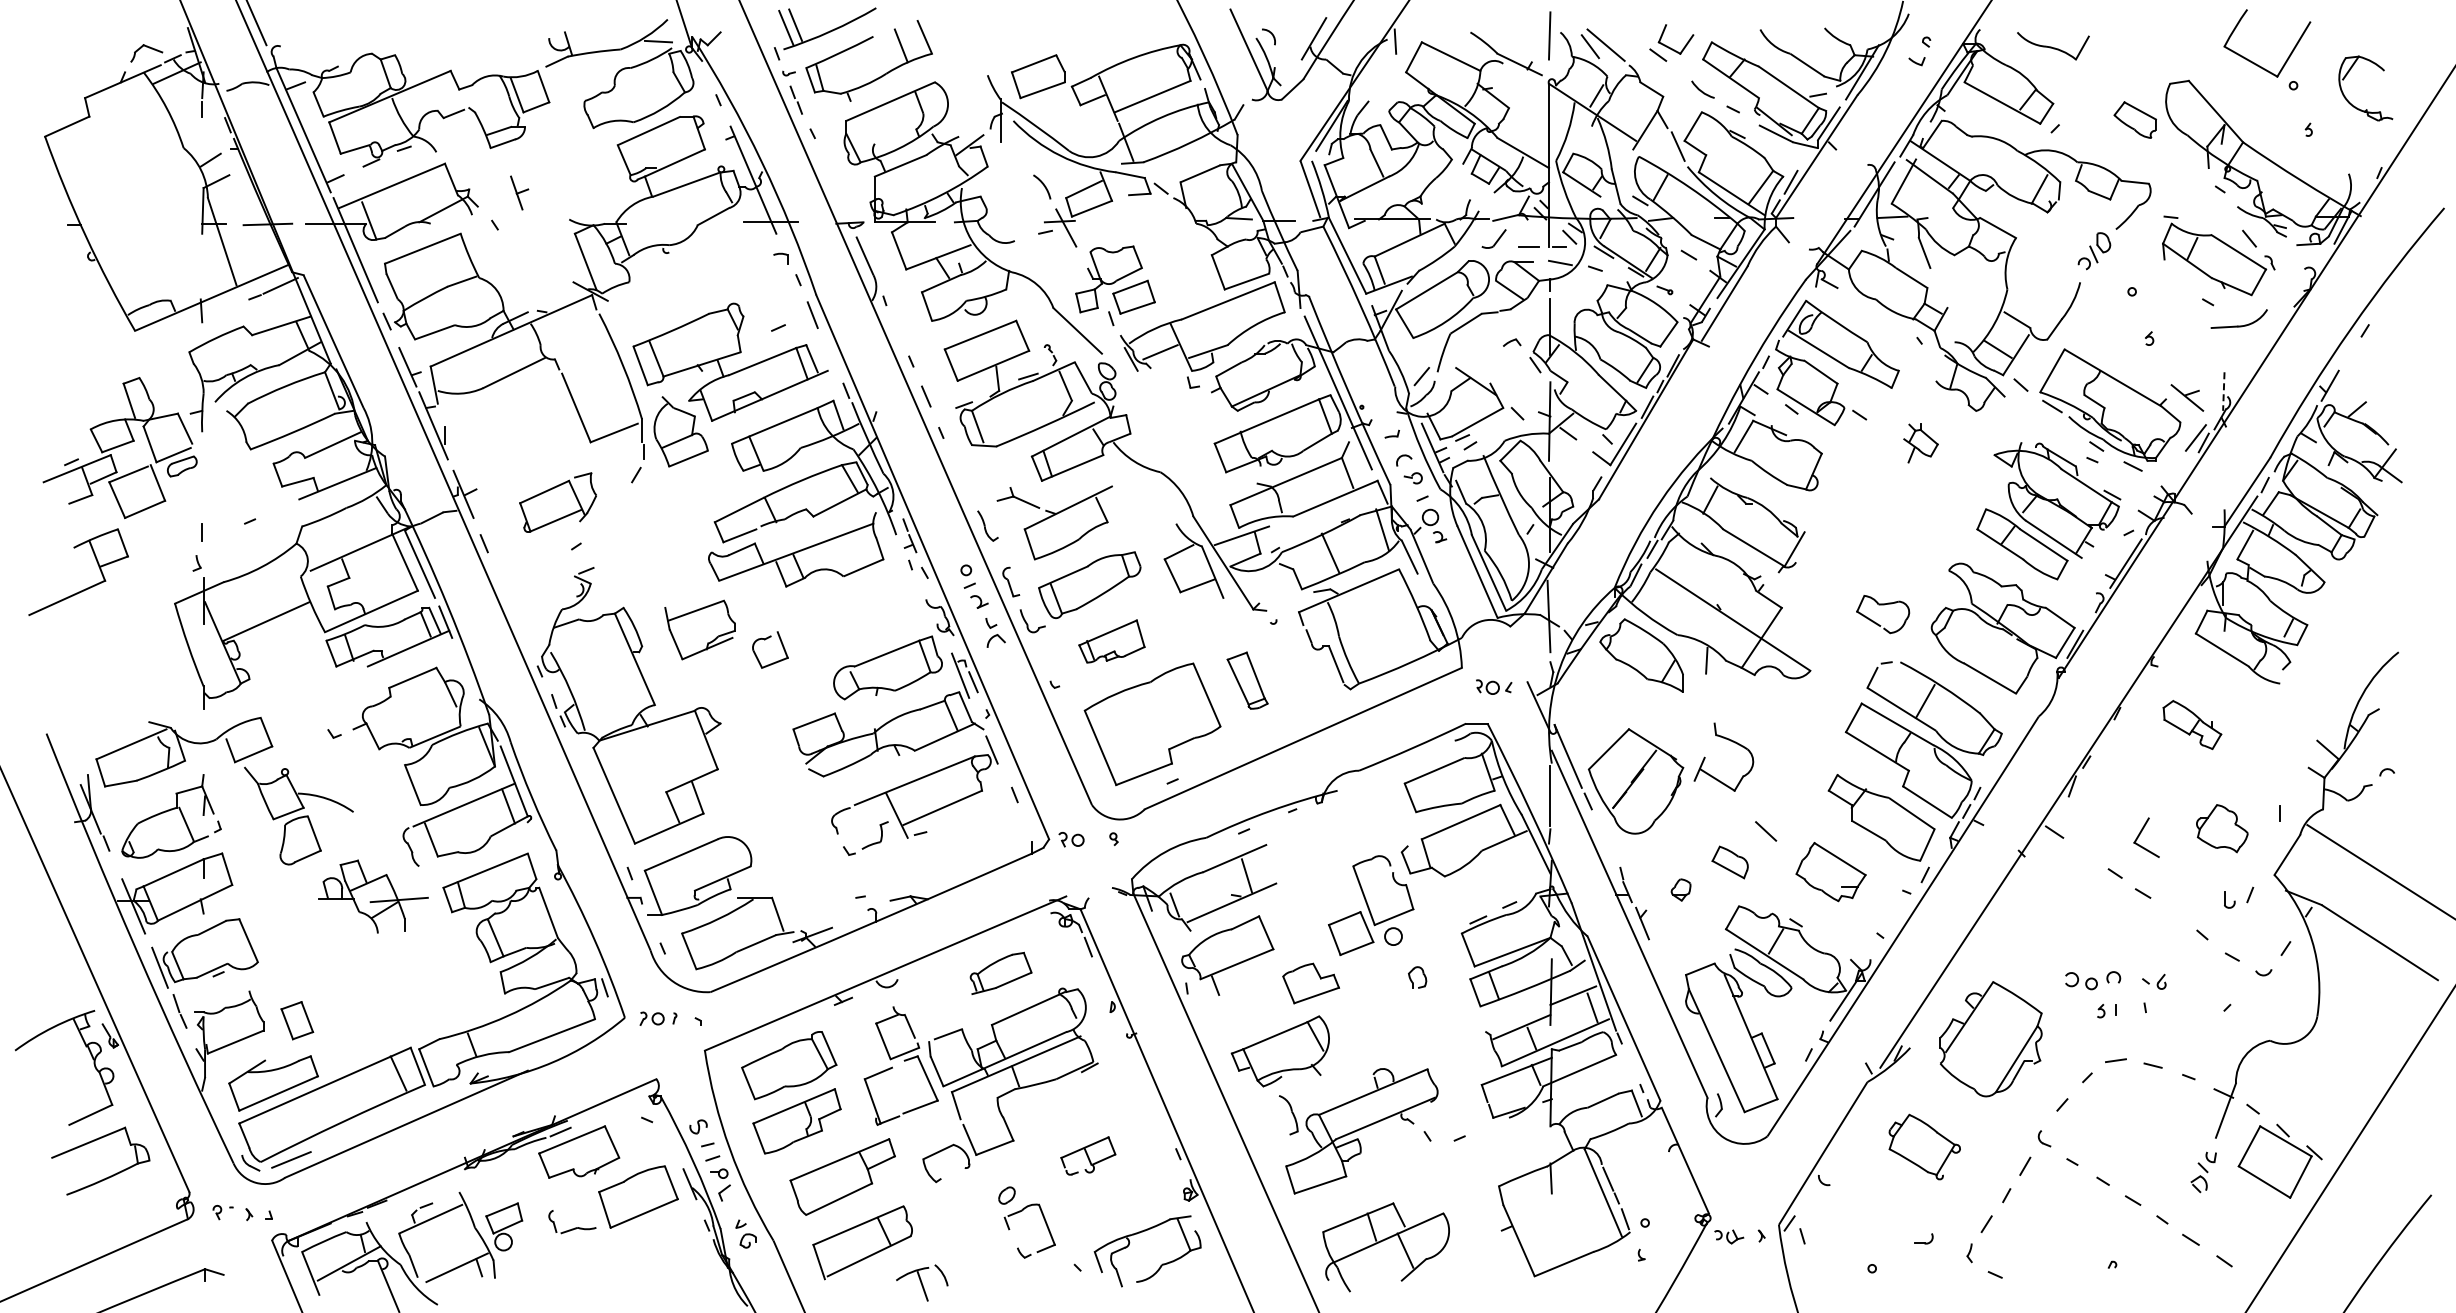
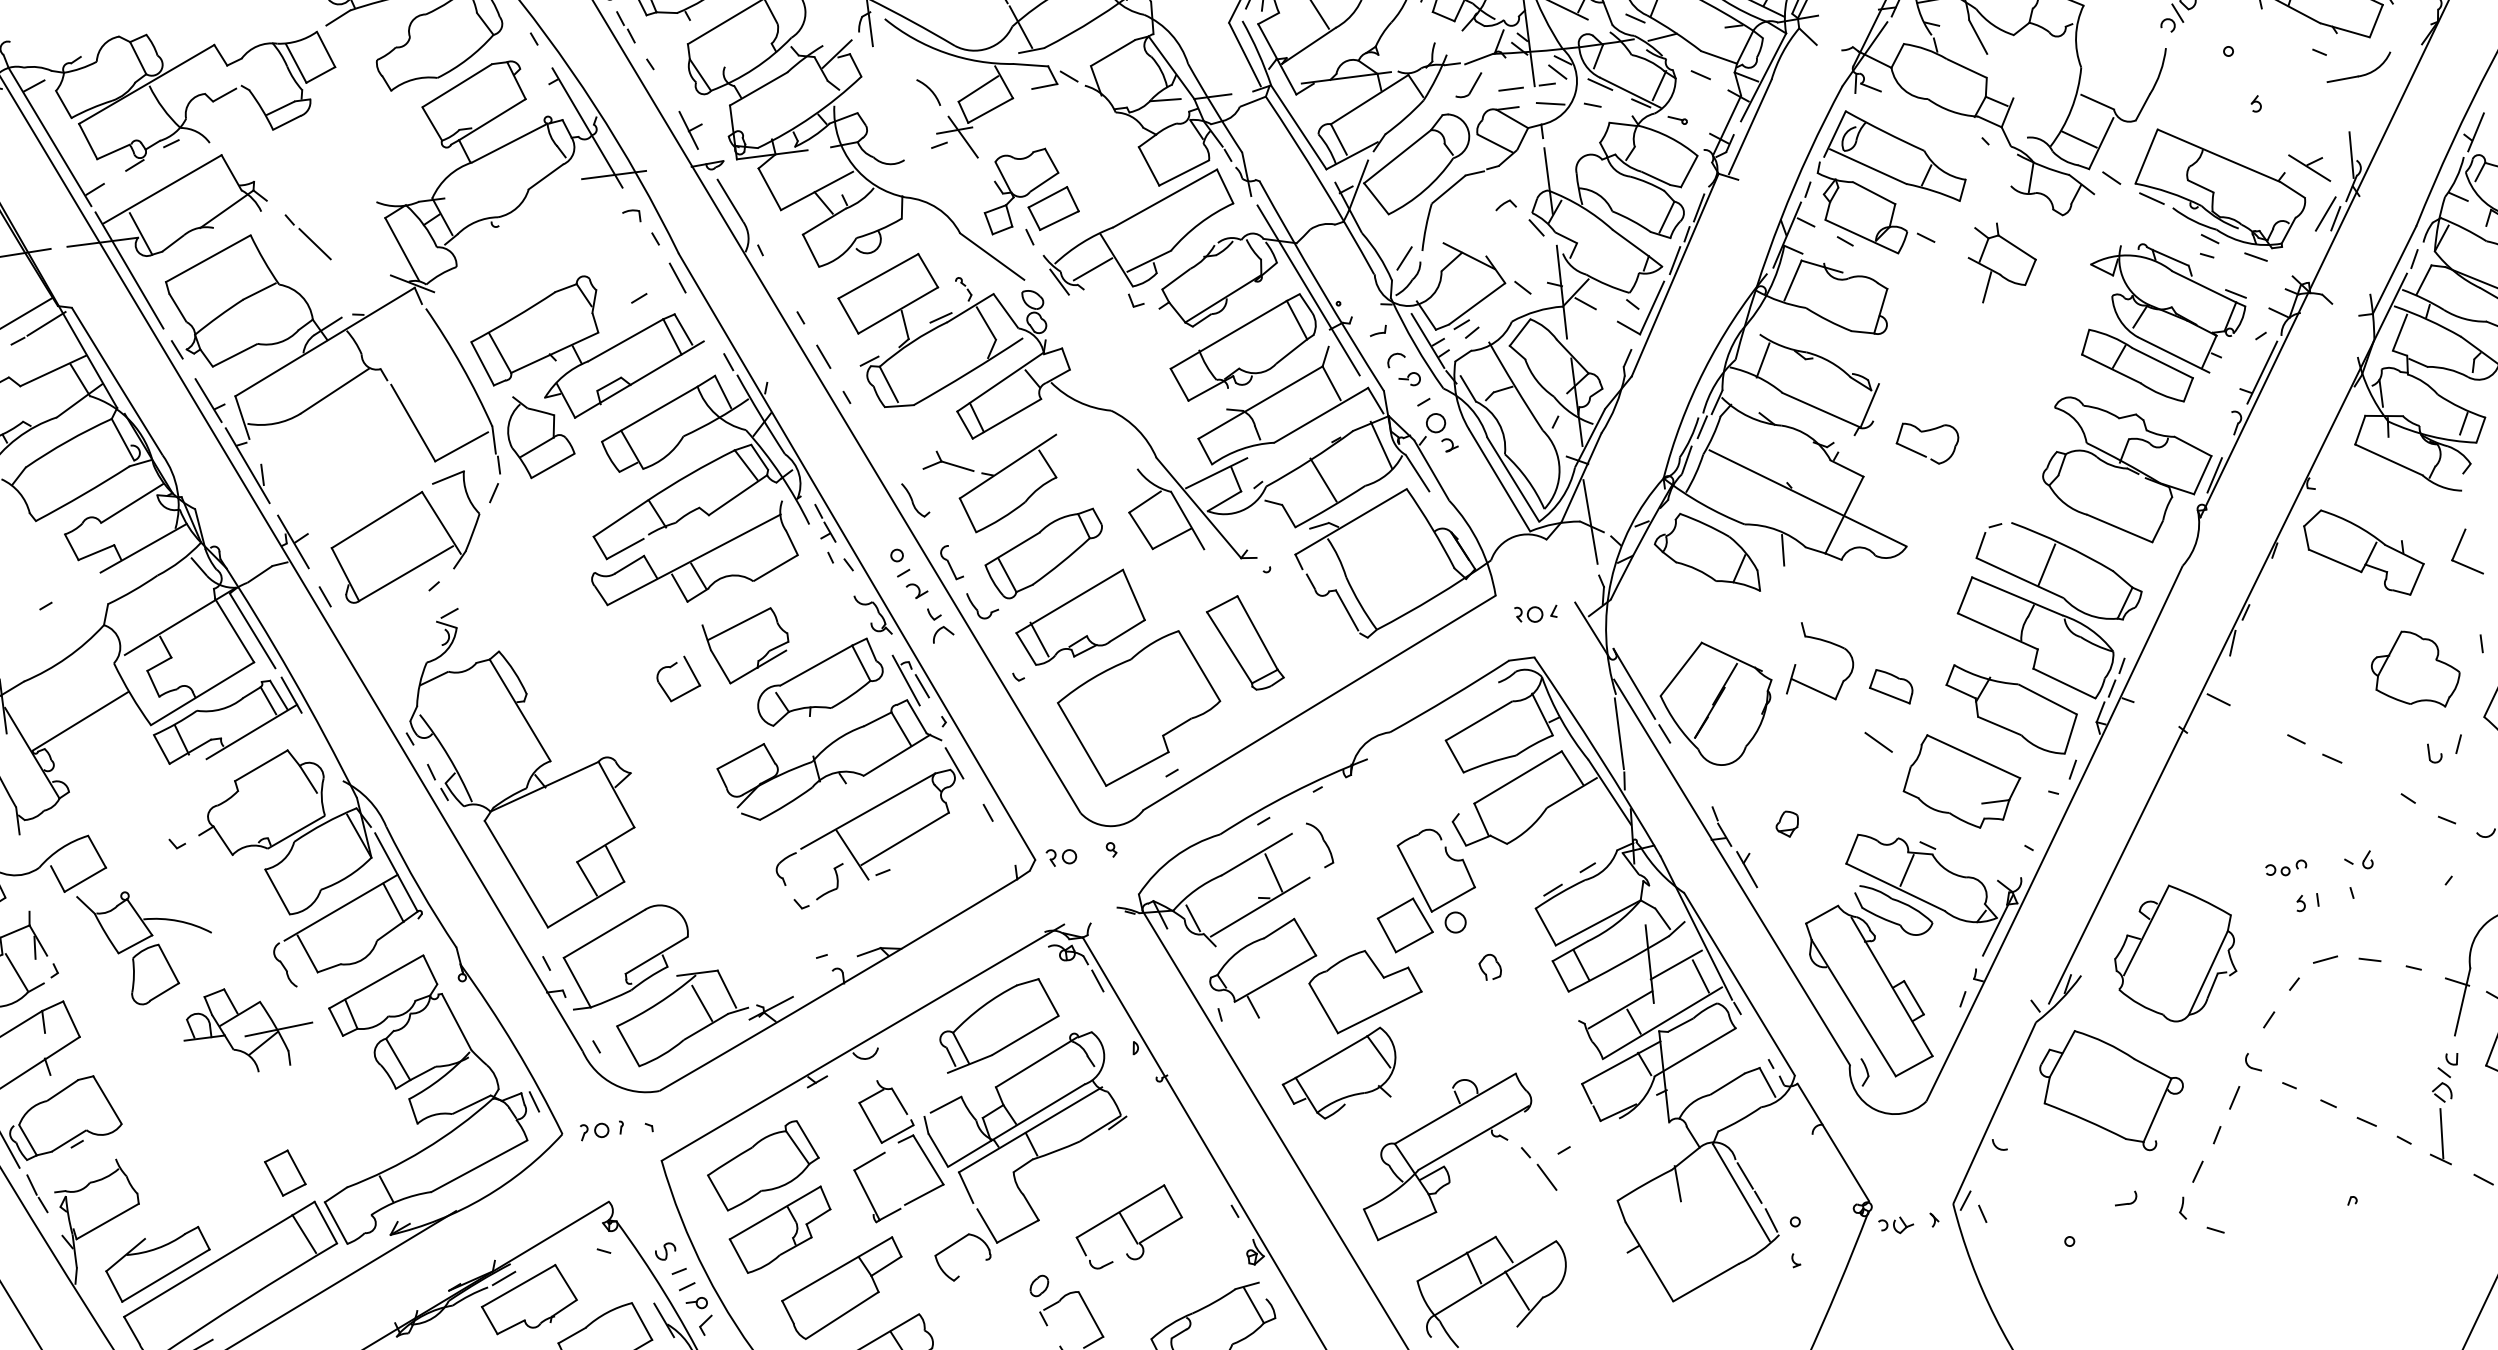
part: (519, 192) -> (691, 129), moved
line: (513, 247) -> (314, 243), added
line: (2223, 392) -> (2351, 156), dashed -> solid
part: (1920, 443) -> (2002, 262), size x1.67
part: (557, 502) -> (405, 537), size x1.67
part: (1883, 605) -> (1926, 432), moved
part: (699, 629) -> (746, 645), moved
part: (1111, 641) -> (1078, 617), size x1.67
part: (1247, 680) -> (1245, 642), size x1.43
part: (2192, 724) -> (2364, 552), size x1.67
part: (2222, 828) -> (2415, 670), size x1.43
part: (2141, 833) -> (2459, 548), moved
part: (1729, 862) -> (1890, 687), moved
part: (1830, 871) -> (1960, 779), size x1.43
line: (755, 923) -> (702, 1003), added
part: (1000, 973) -> (998, 1025), size x1.67
part: (2092, 980) -> (2285, 868), size x0.62
part: (1310, 983) -> (1364, 990), size x1.67
part: (297, 1020) -> (285, 1172), moved
part: (1288, 1115) -> (1320, 845), moved
part: (1924, 1146) -> (2112, 1089), size x1.67
part: (1088, 1155) -> (1129, 1226), size x1.67
line: (1442, 1158) -> (1546, 1176), added
line: (2194, 1218) -> (2441, 1133), added

